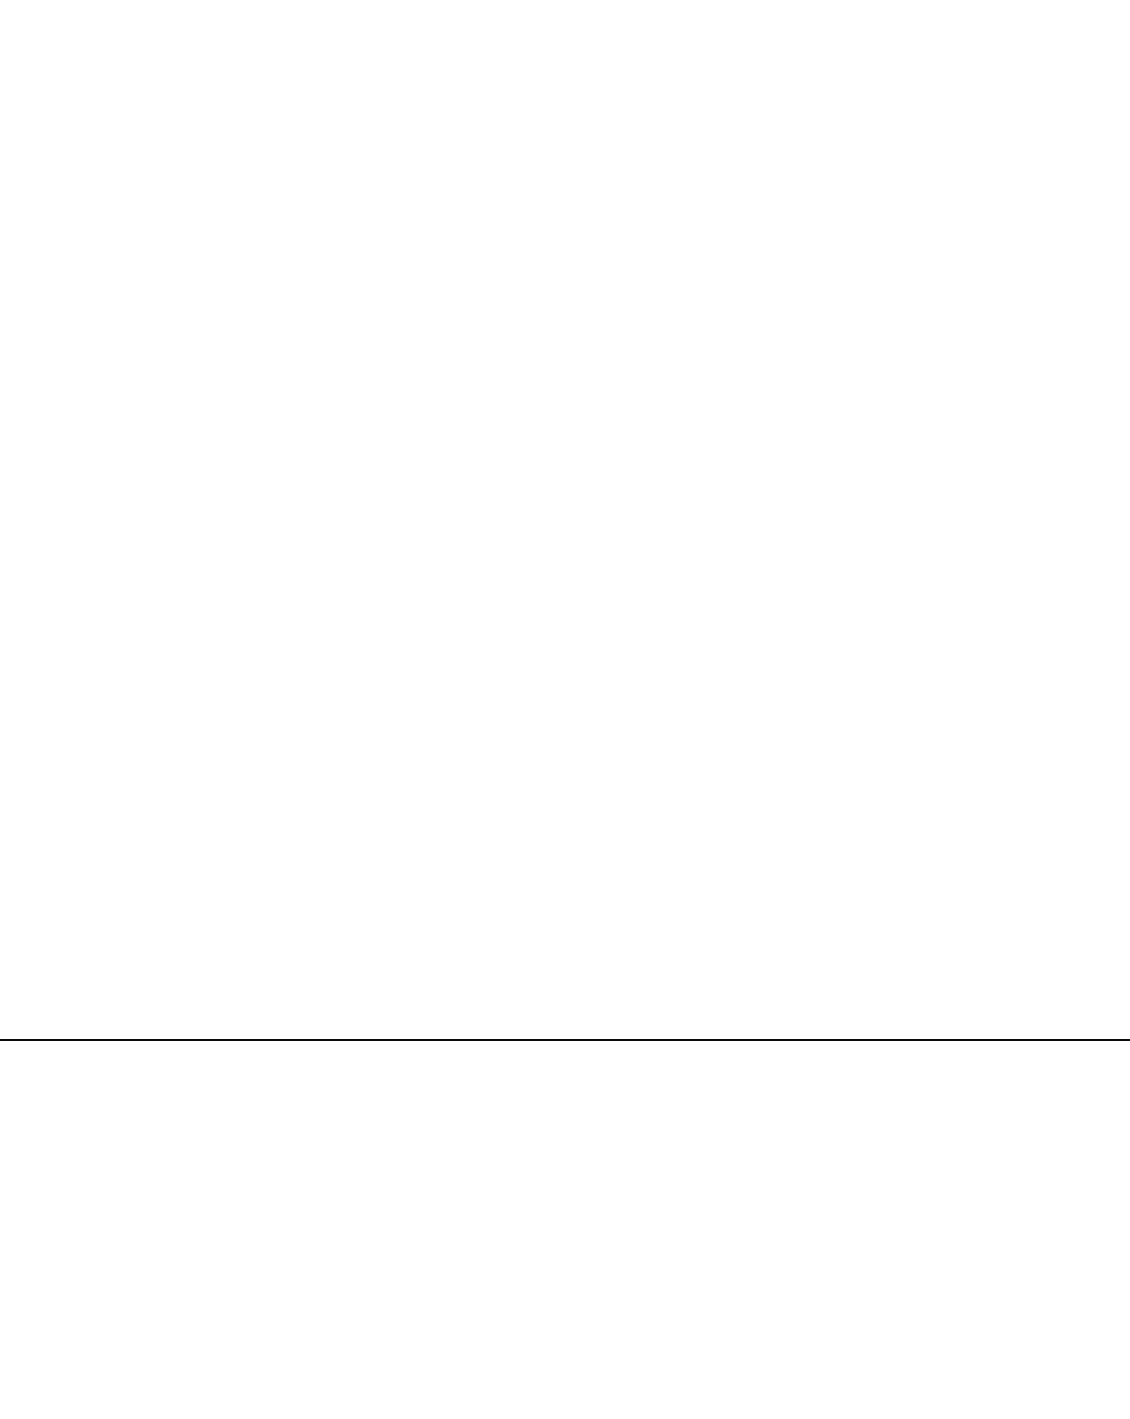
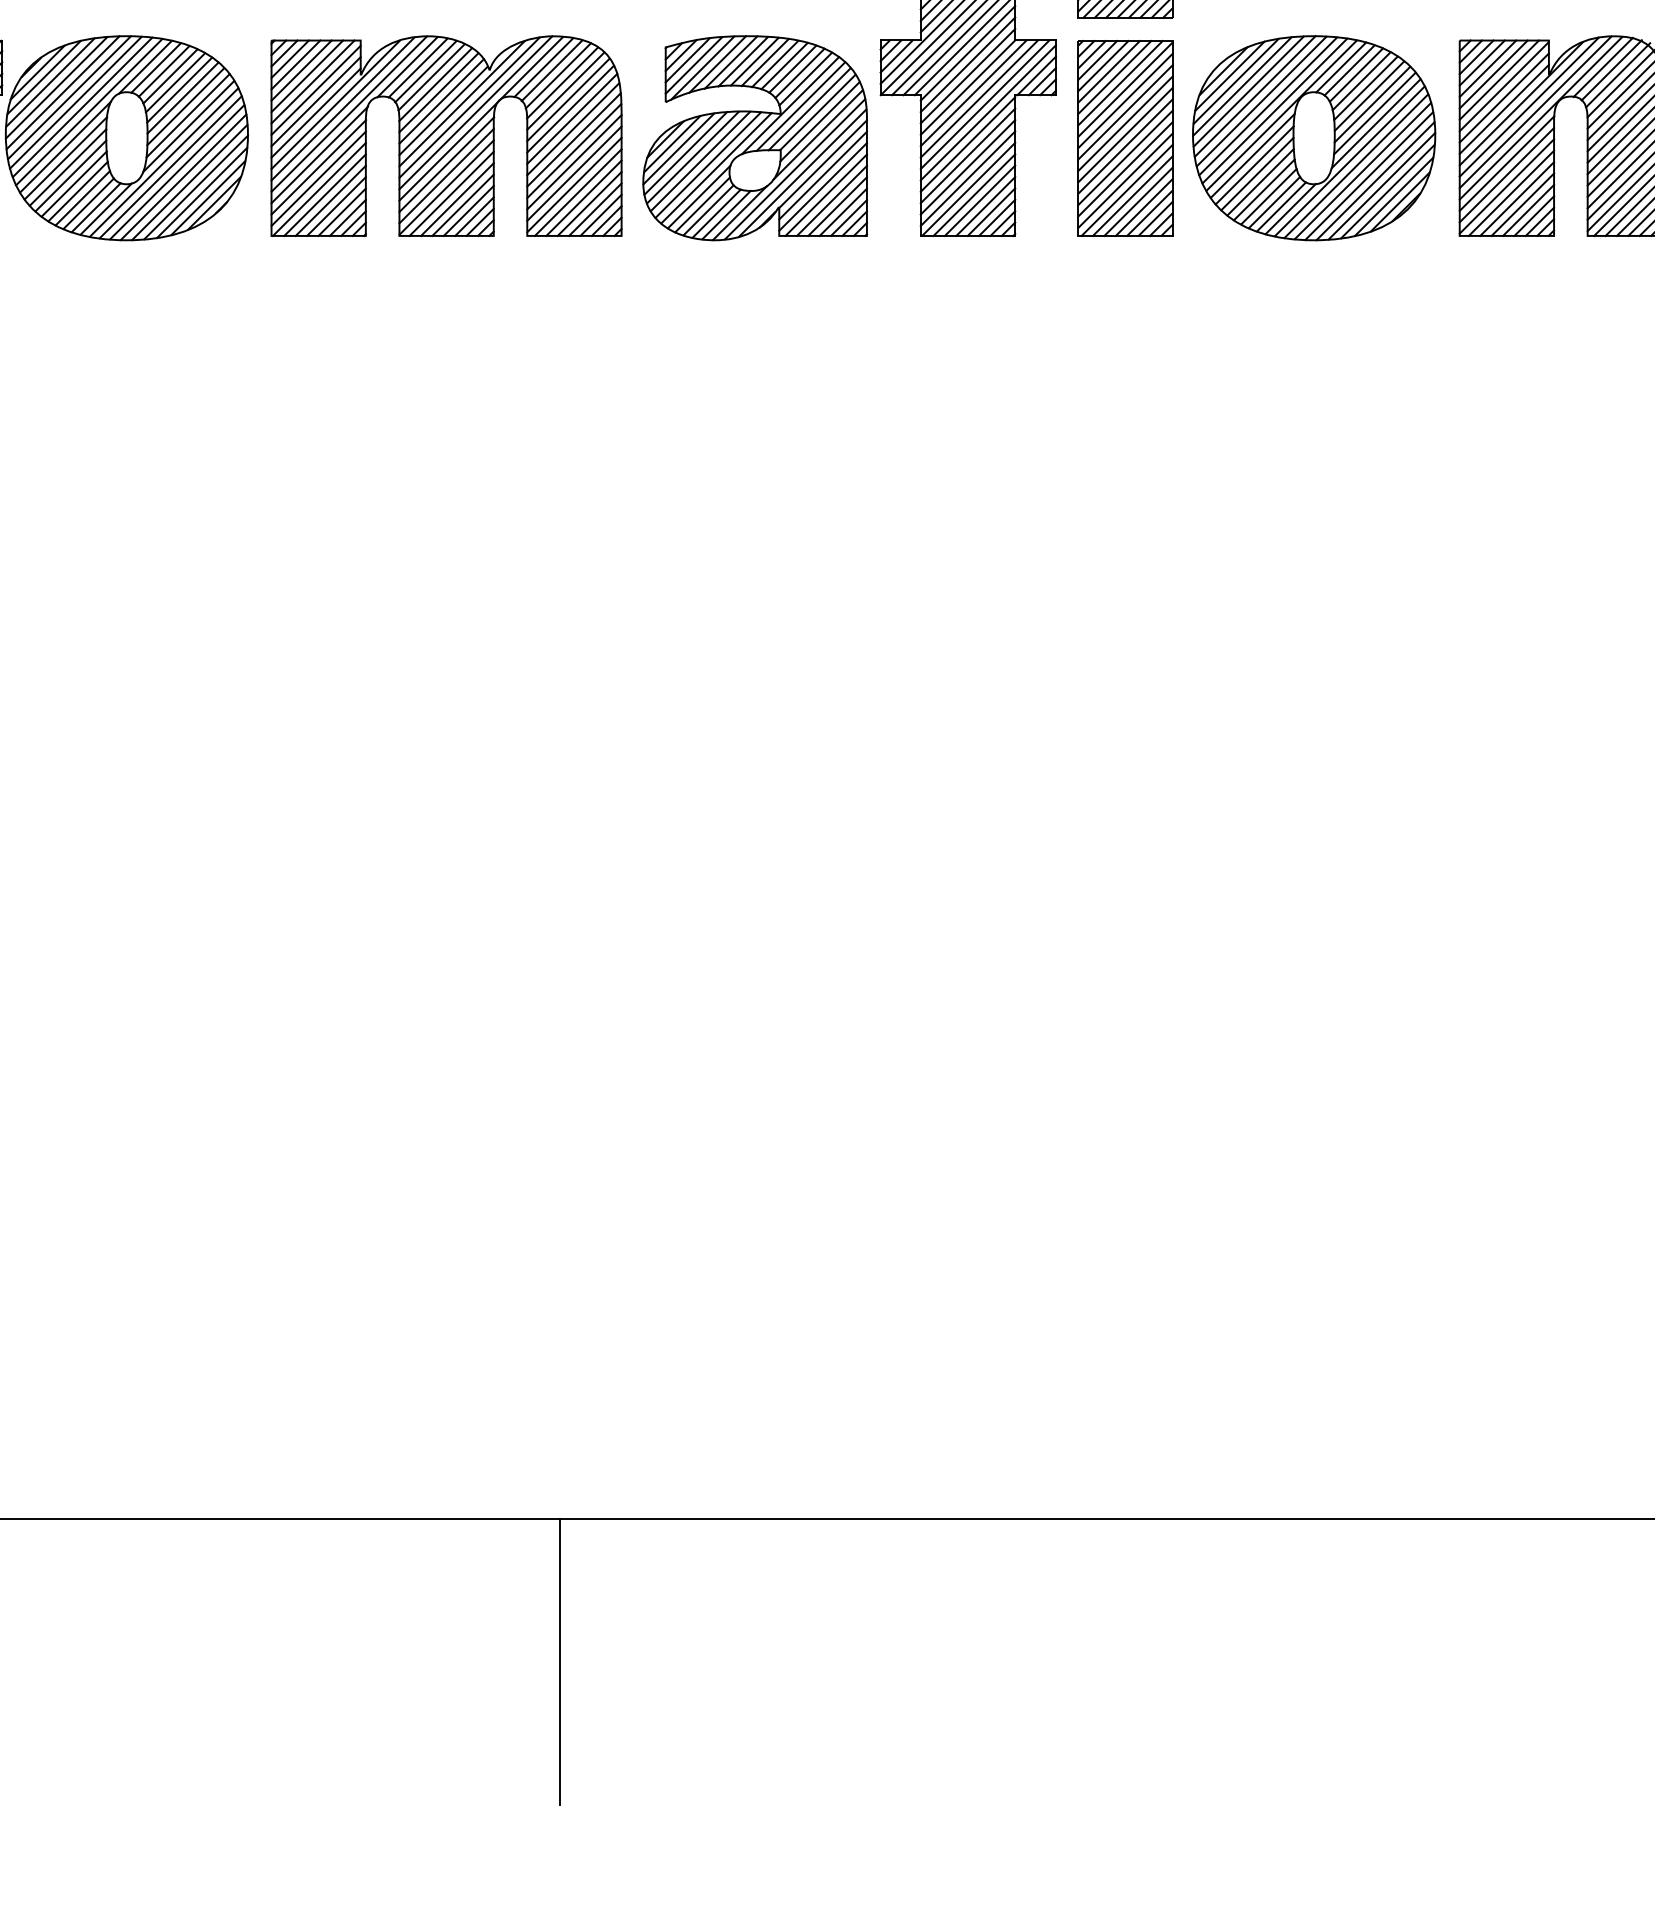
line: (618, 1169) -> (560, 1661), added

